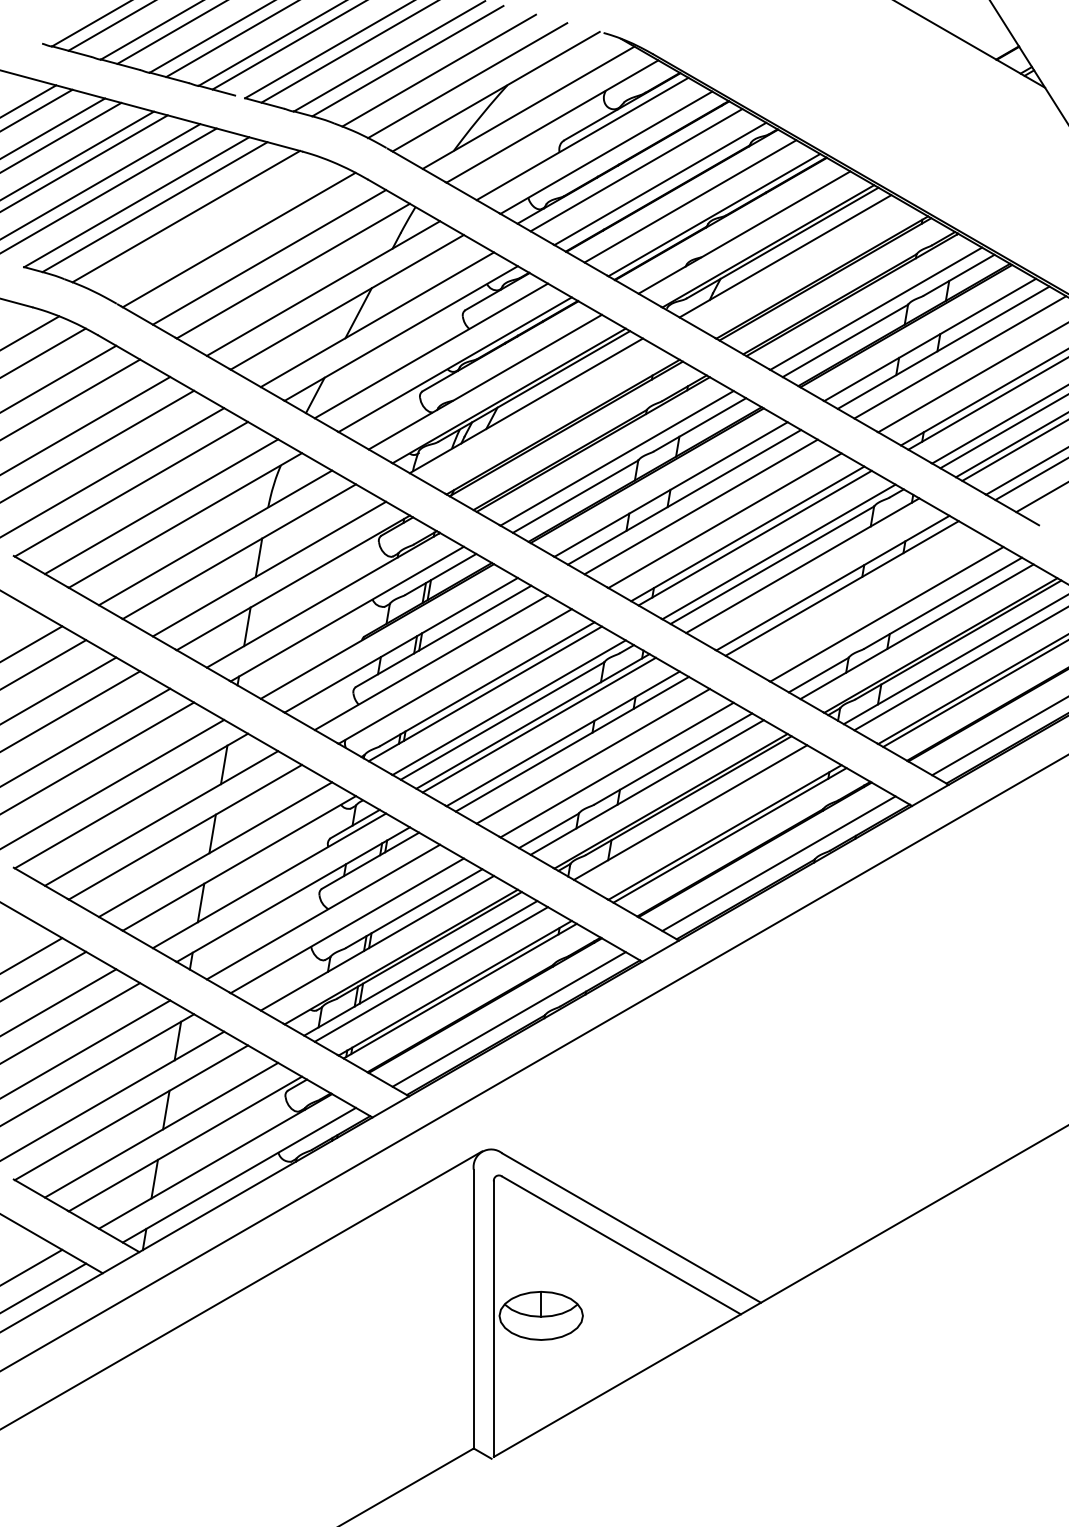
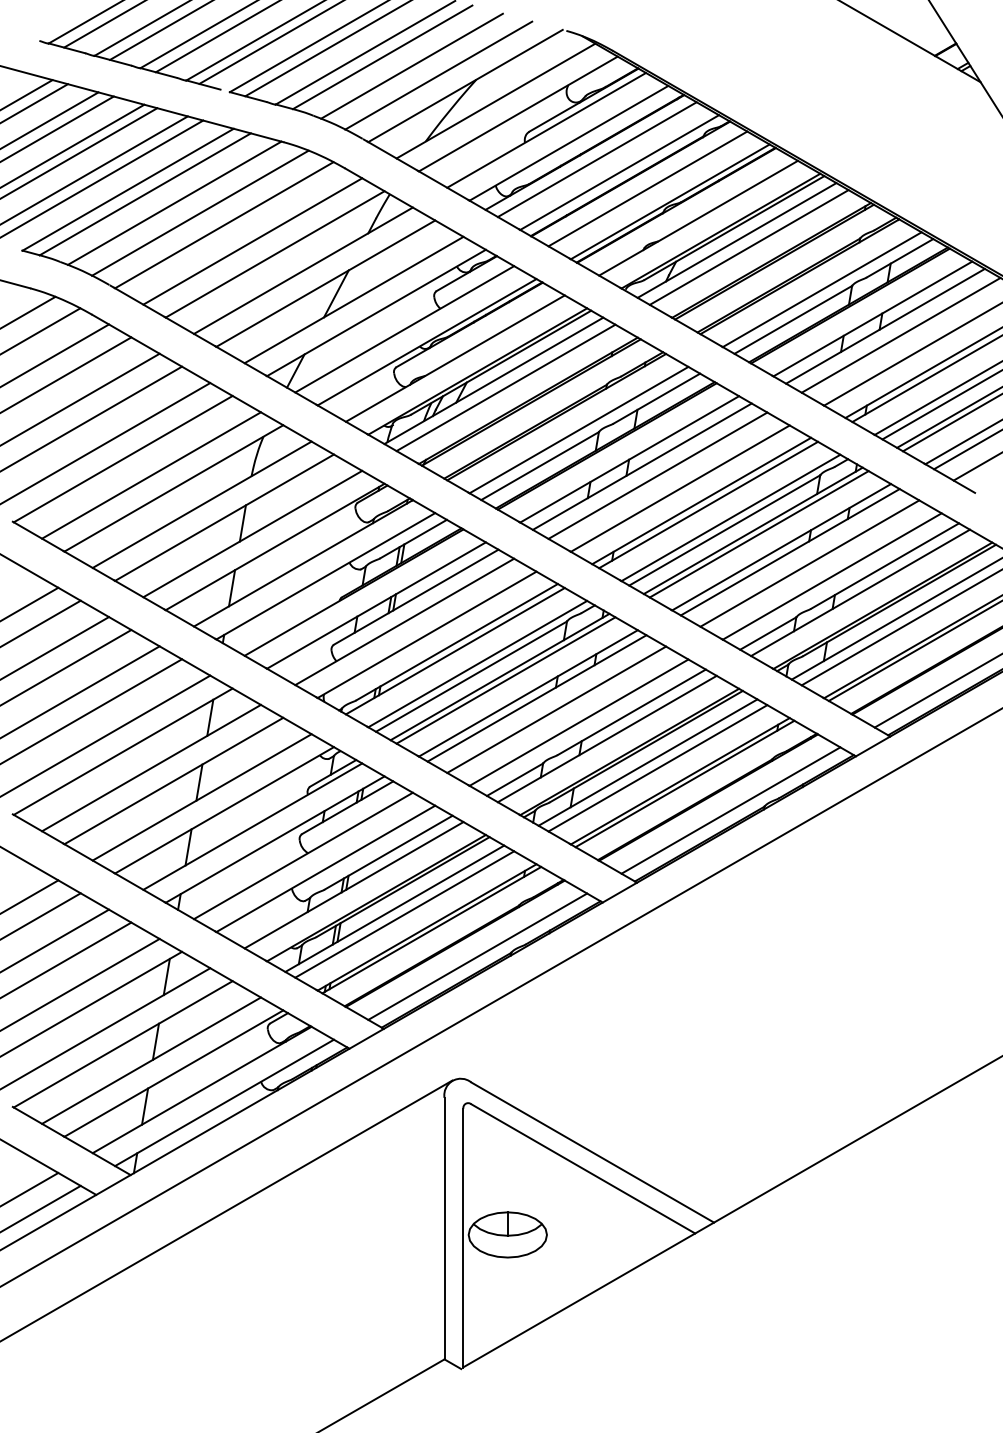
line: (213, 226) -> (200, 212), added
line: (797, 263) -> (748, 247), added
line: (538, 412) -> (505, 387), added
line: (808, 569) -> (758, 534), added
line: (862, 600) -> (809, 563), added
line: (700, 818) -> (657, 768), added

